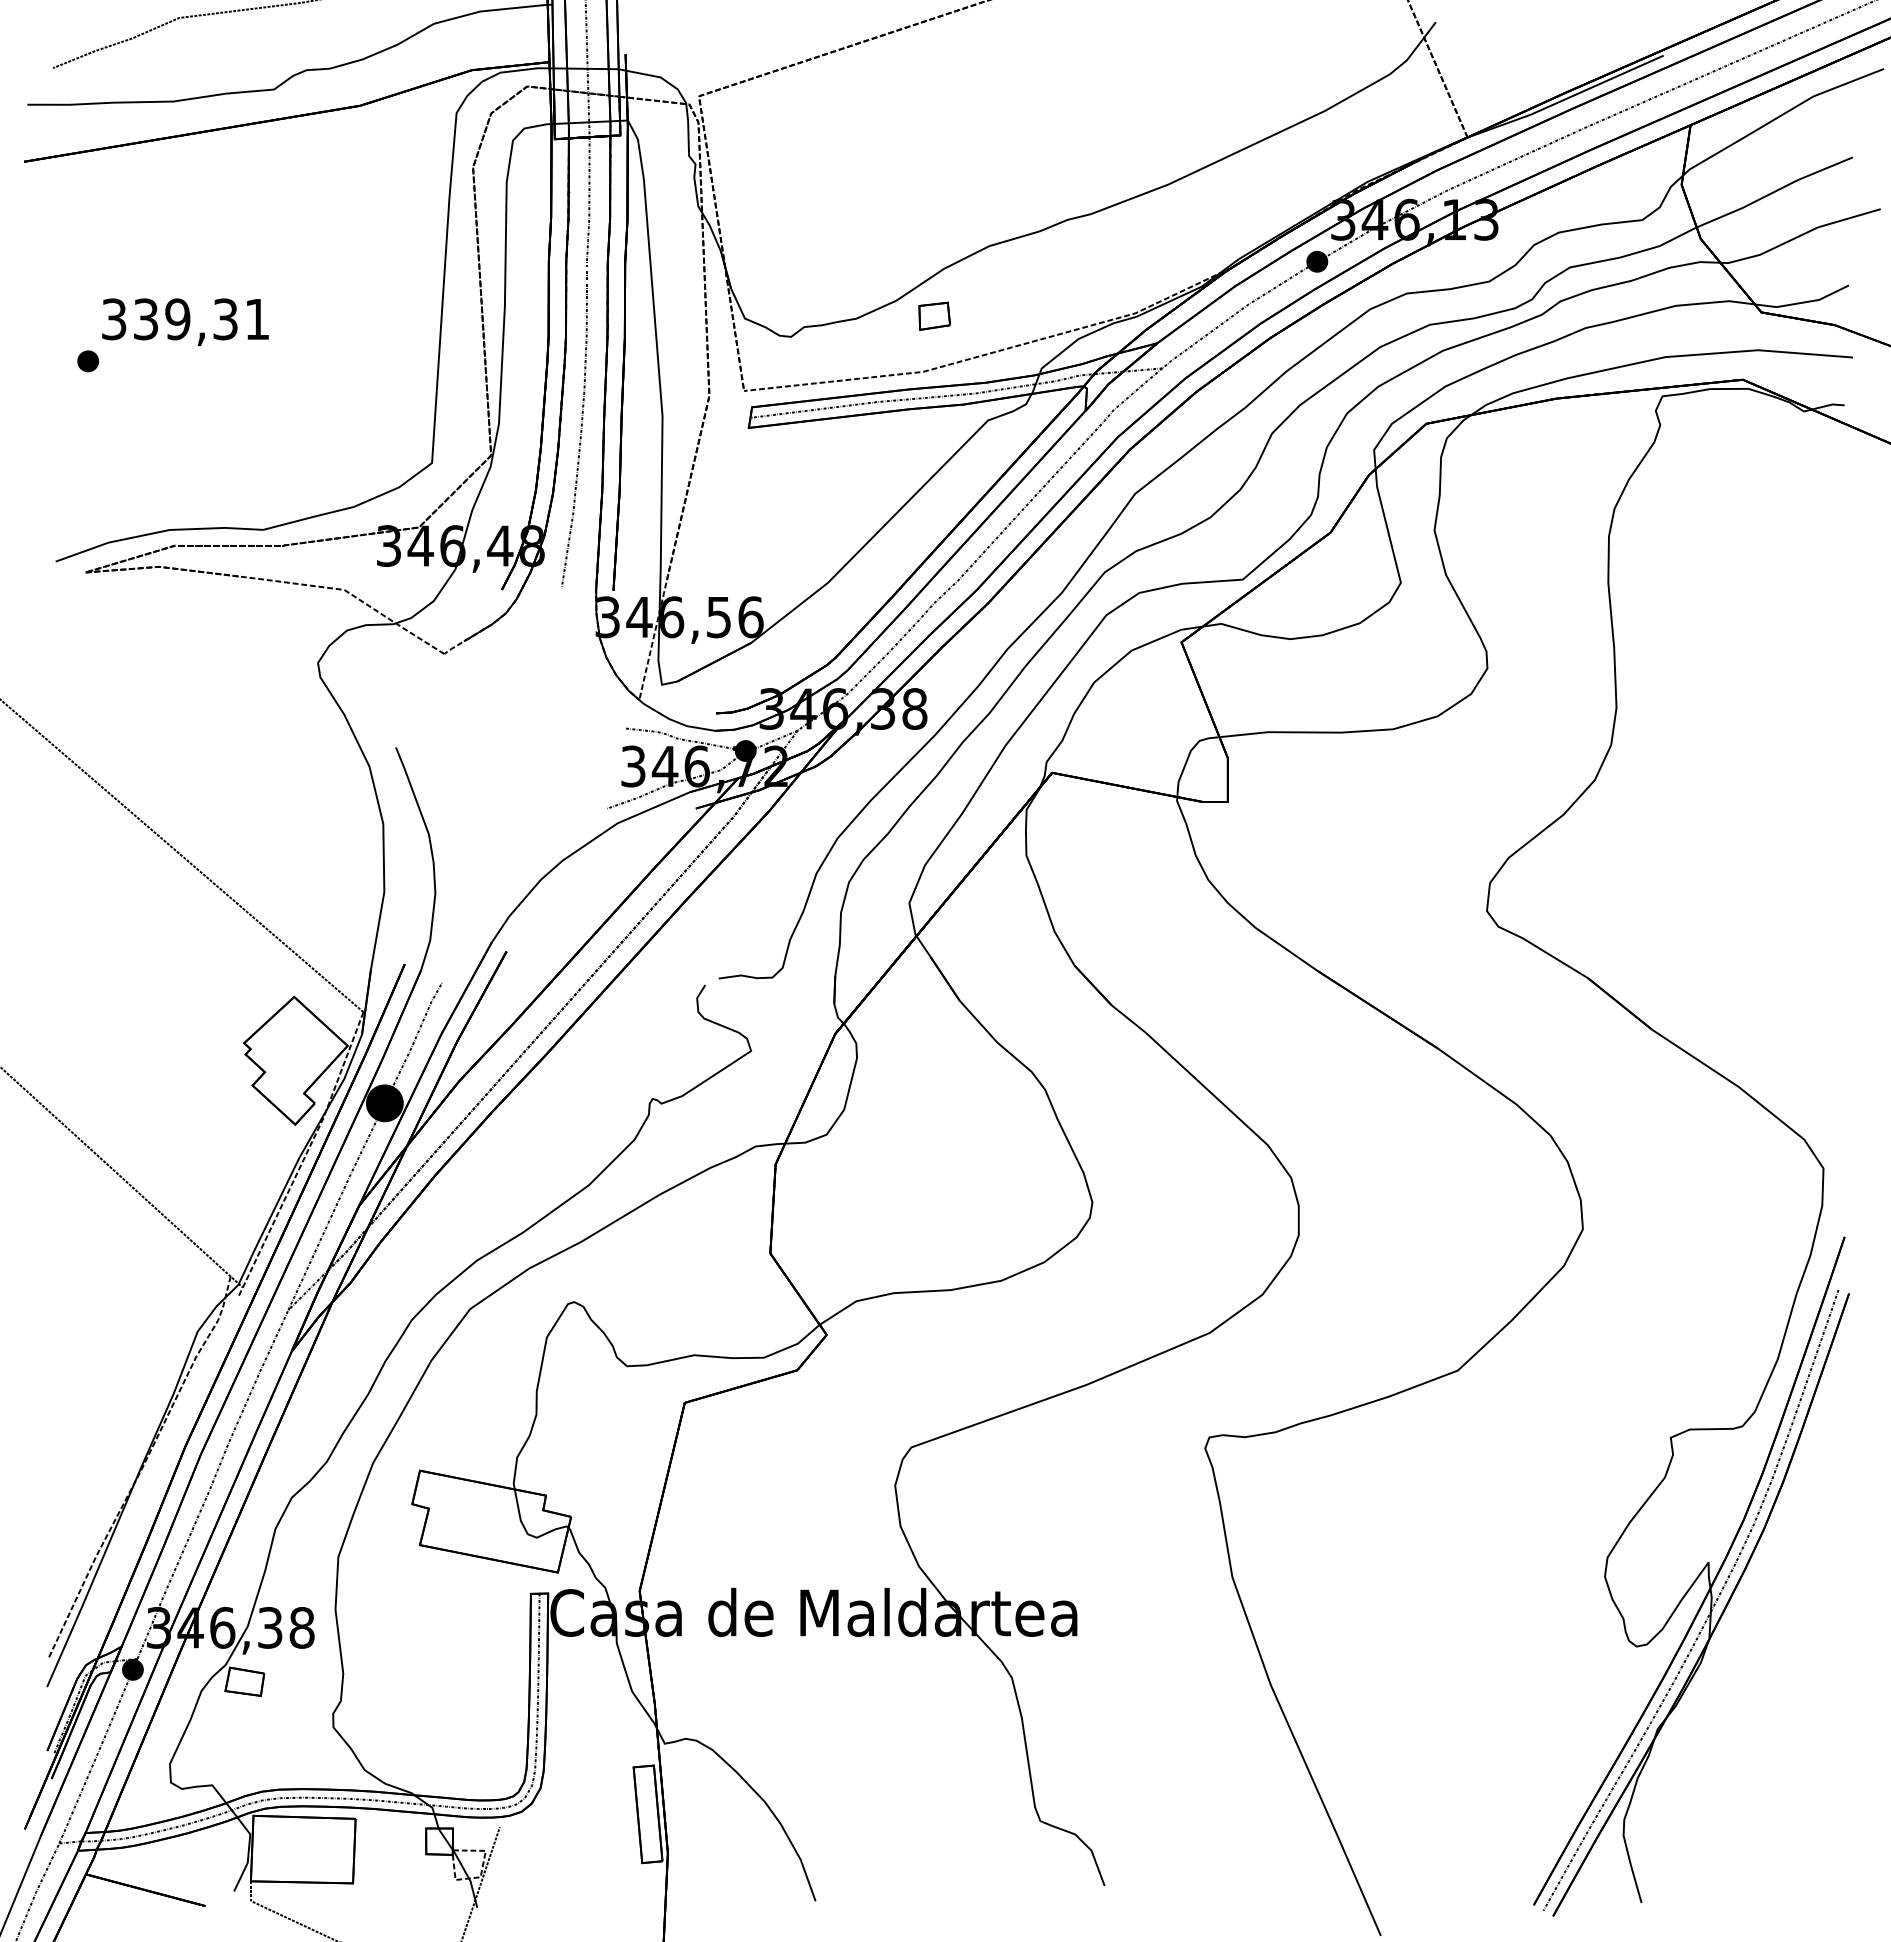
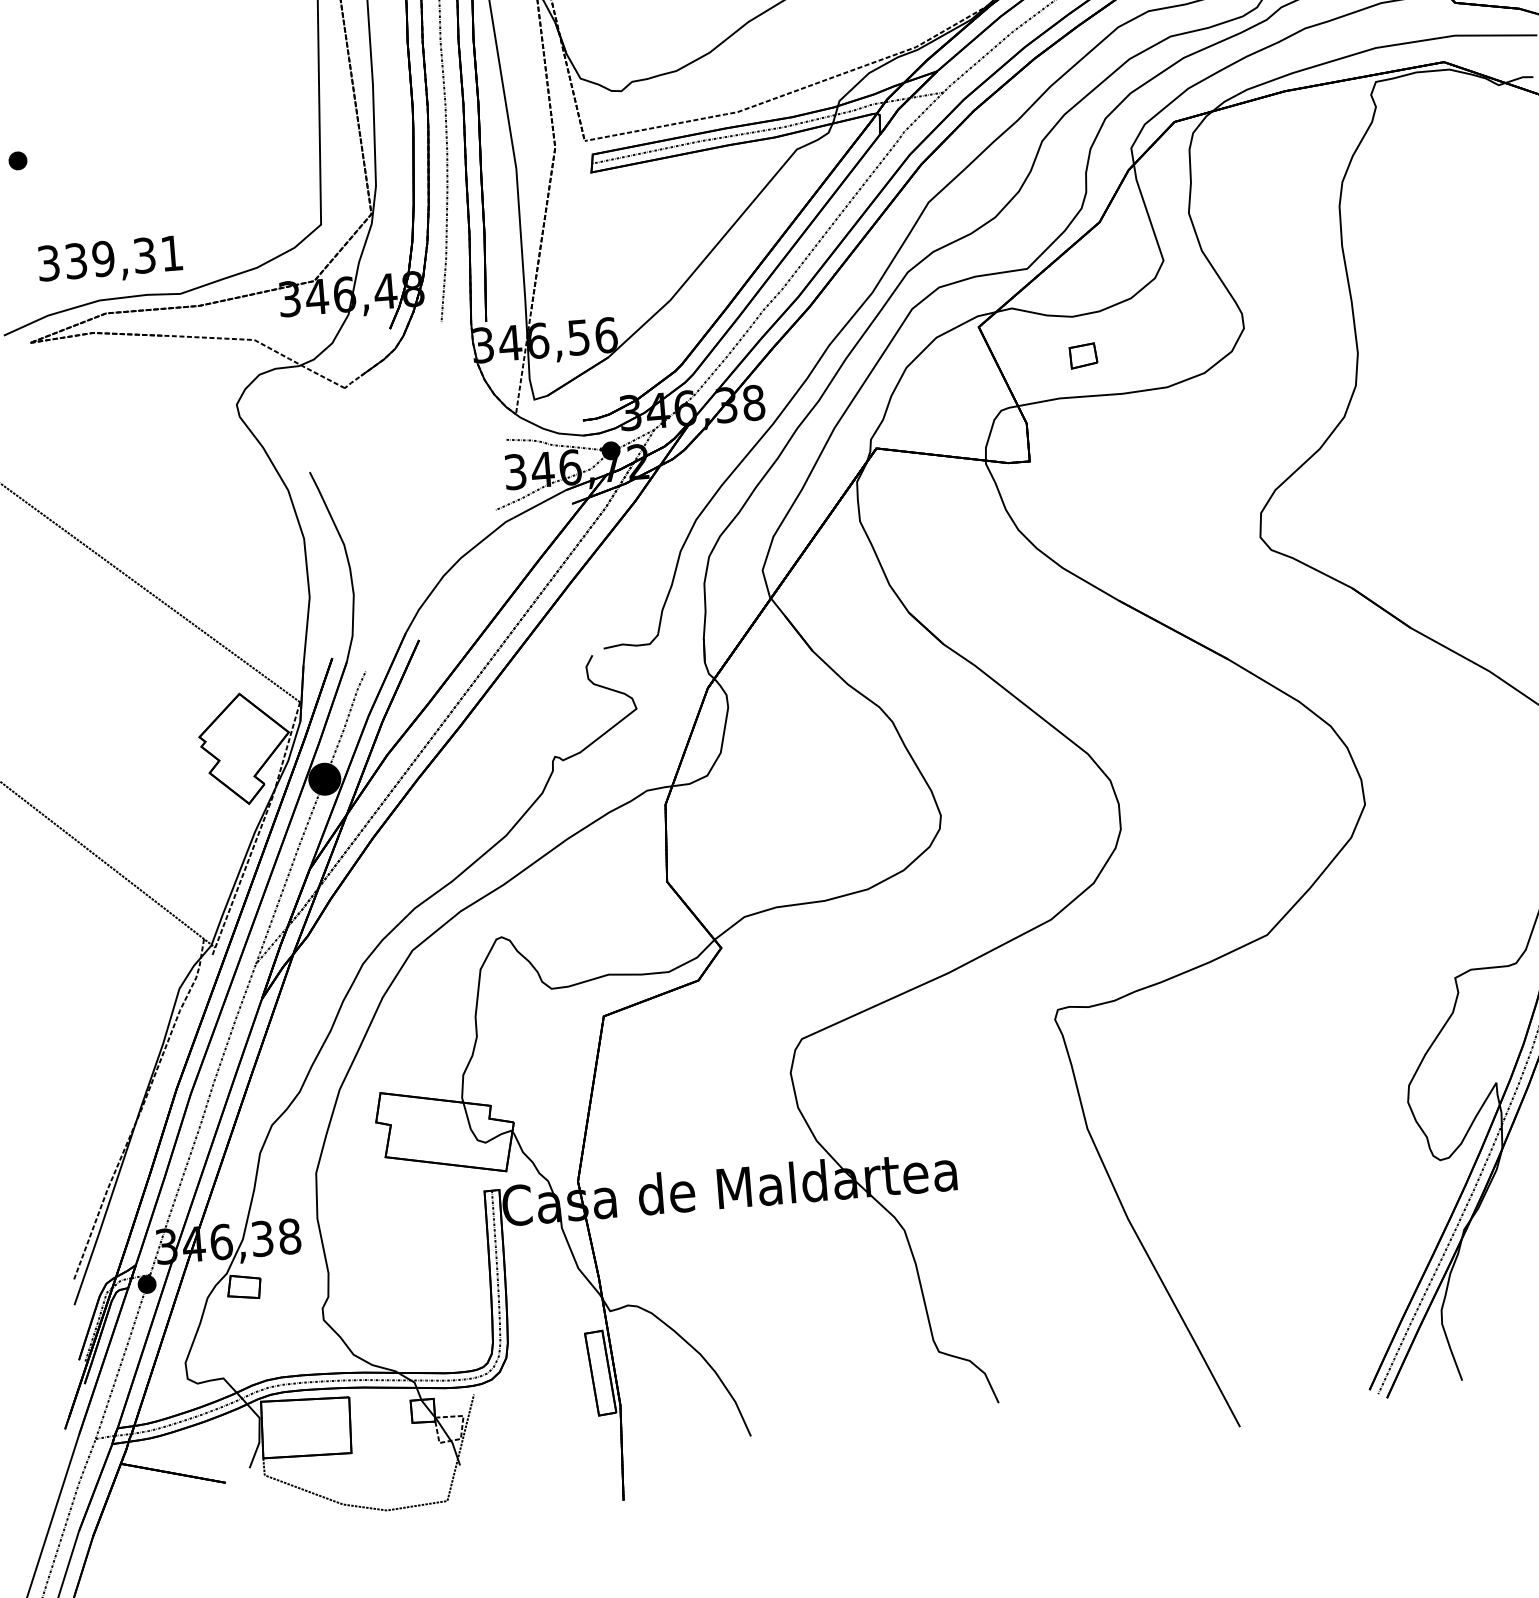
part: (934, 315) -> (1083, 355), moved
text: (185, 321) -> (110, 260), moved

